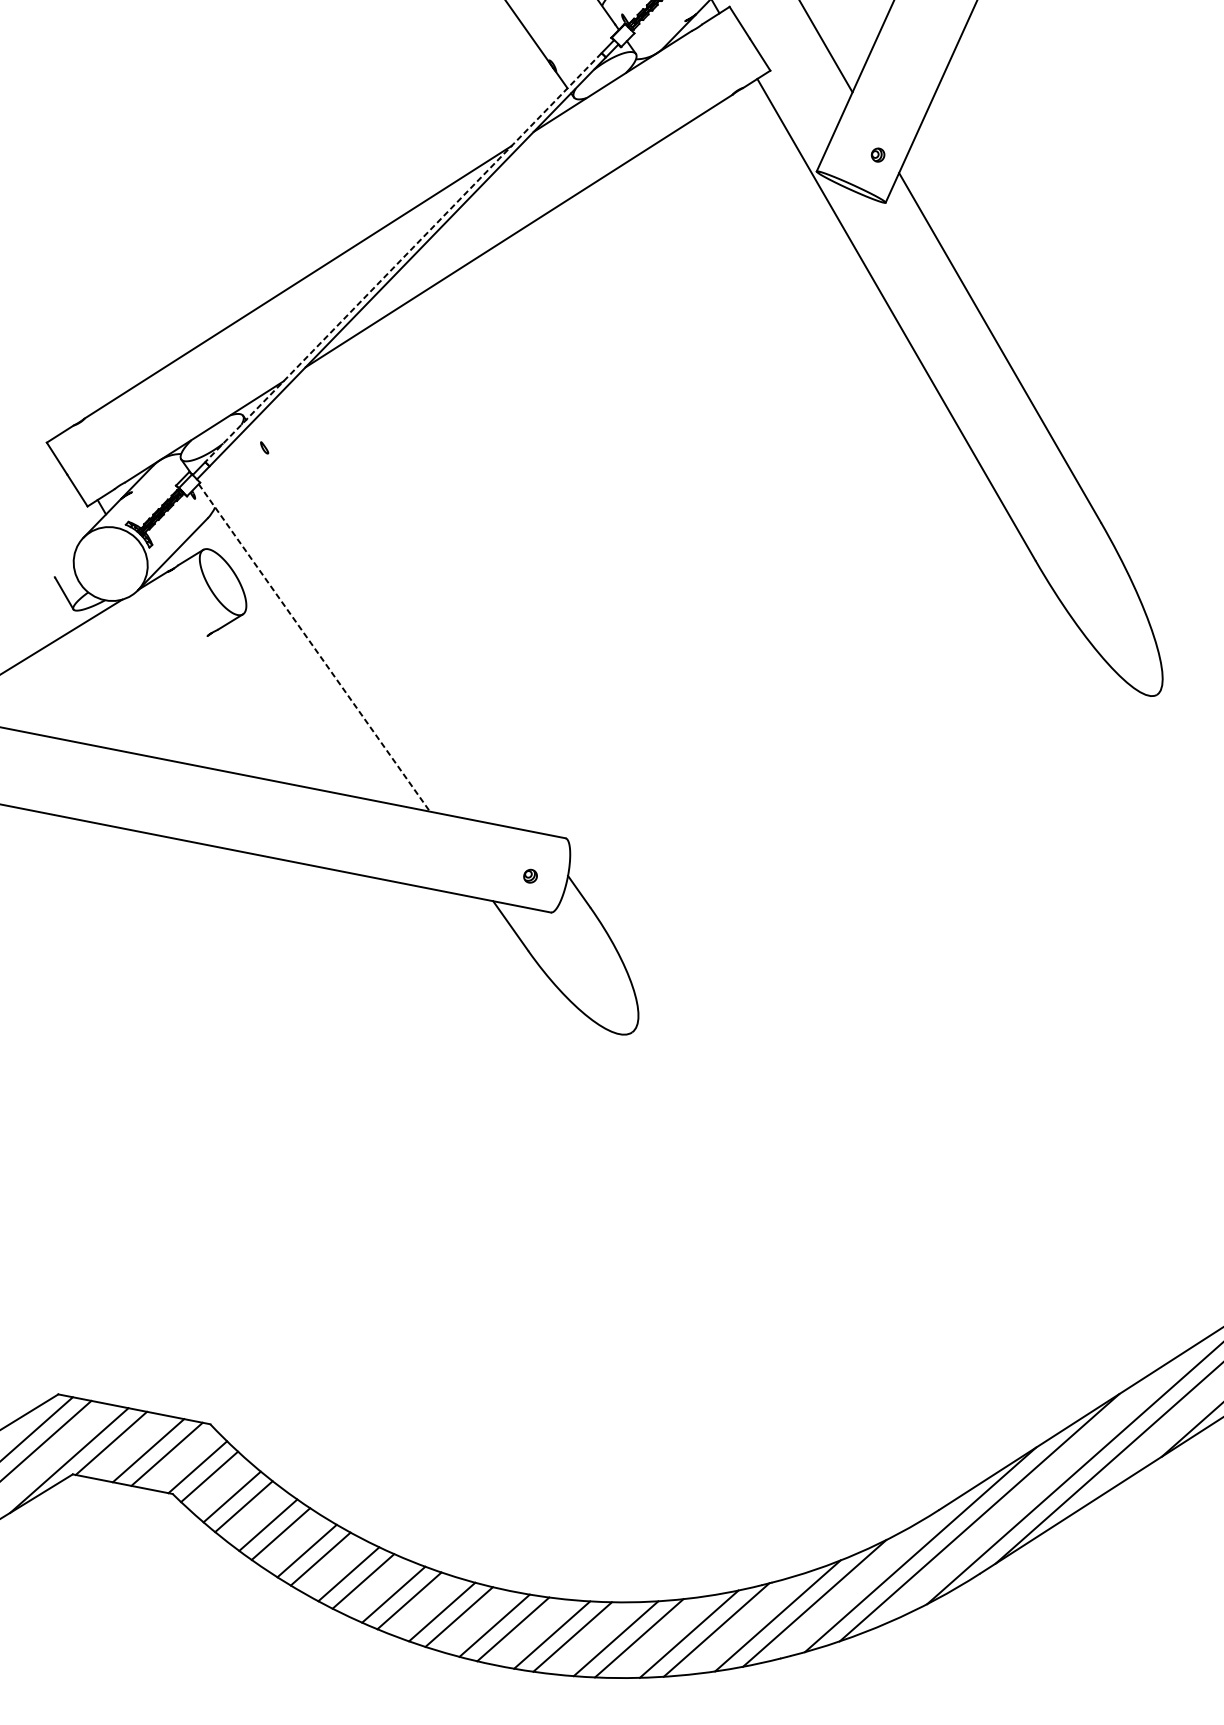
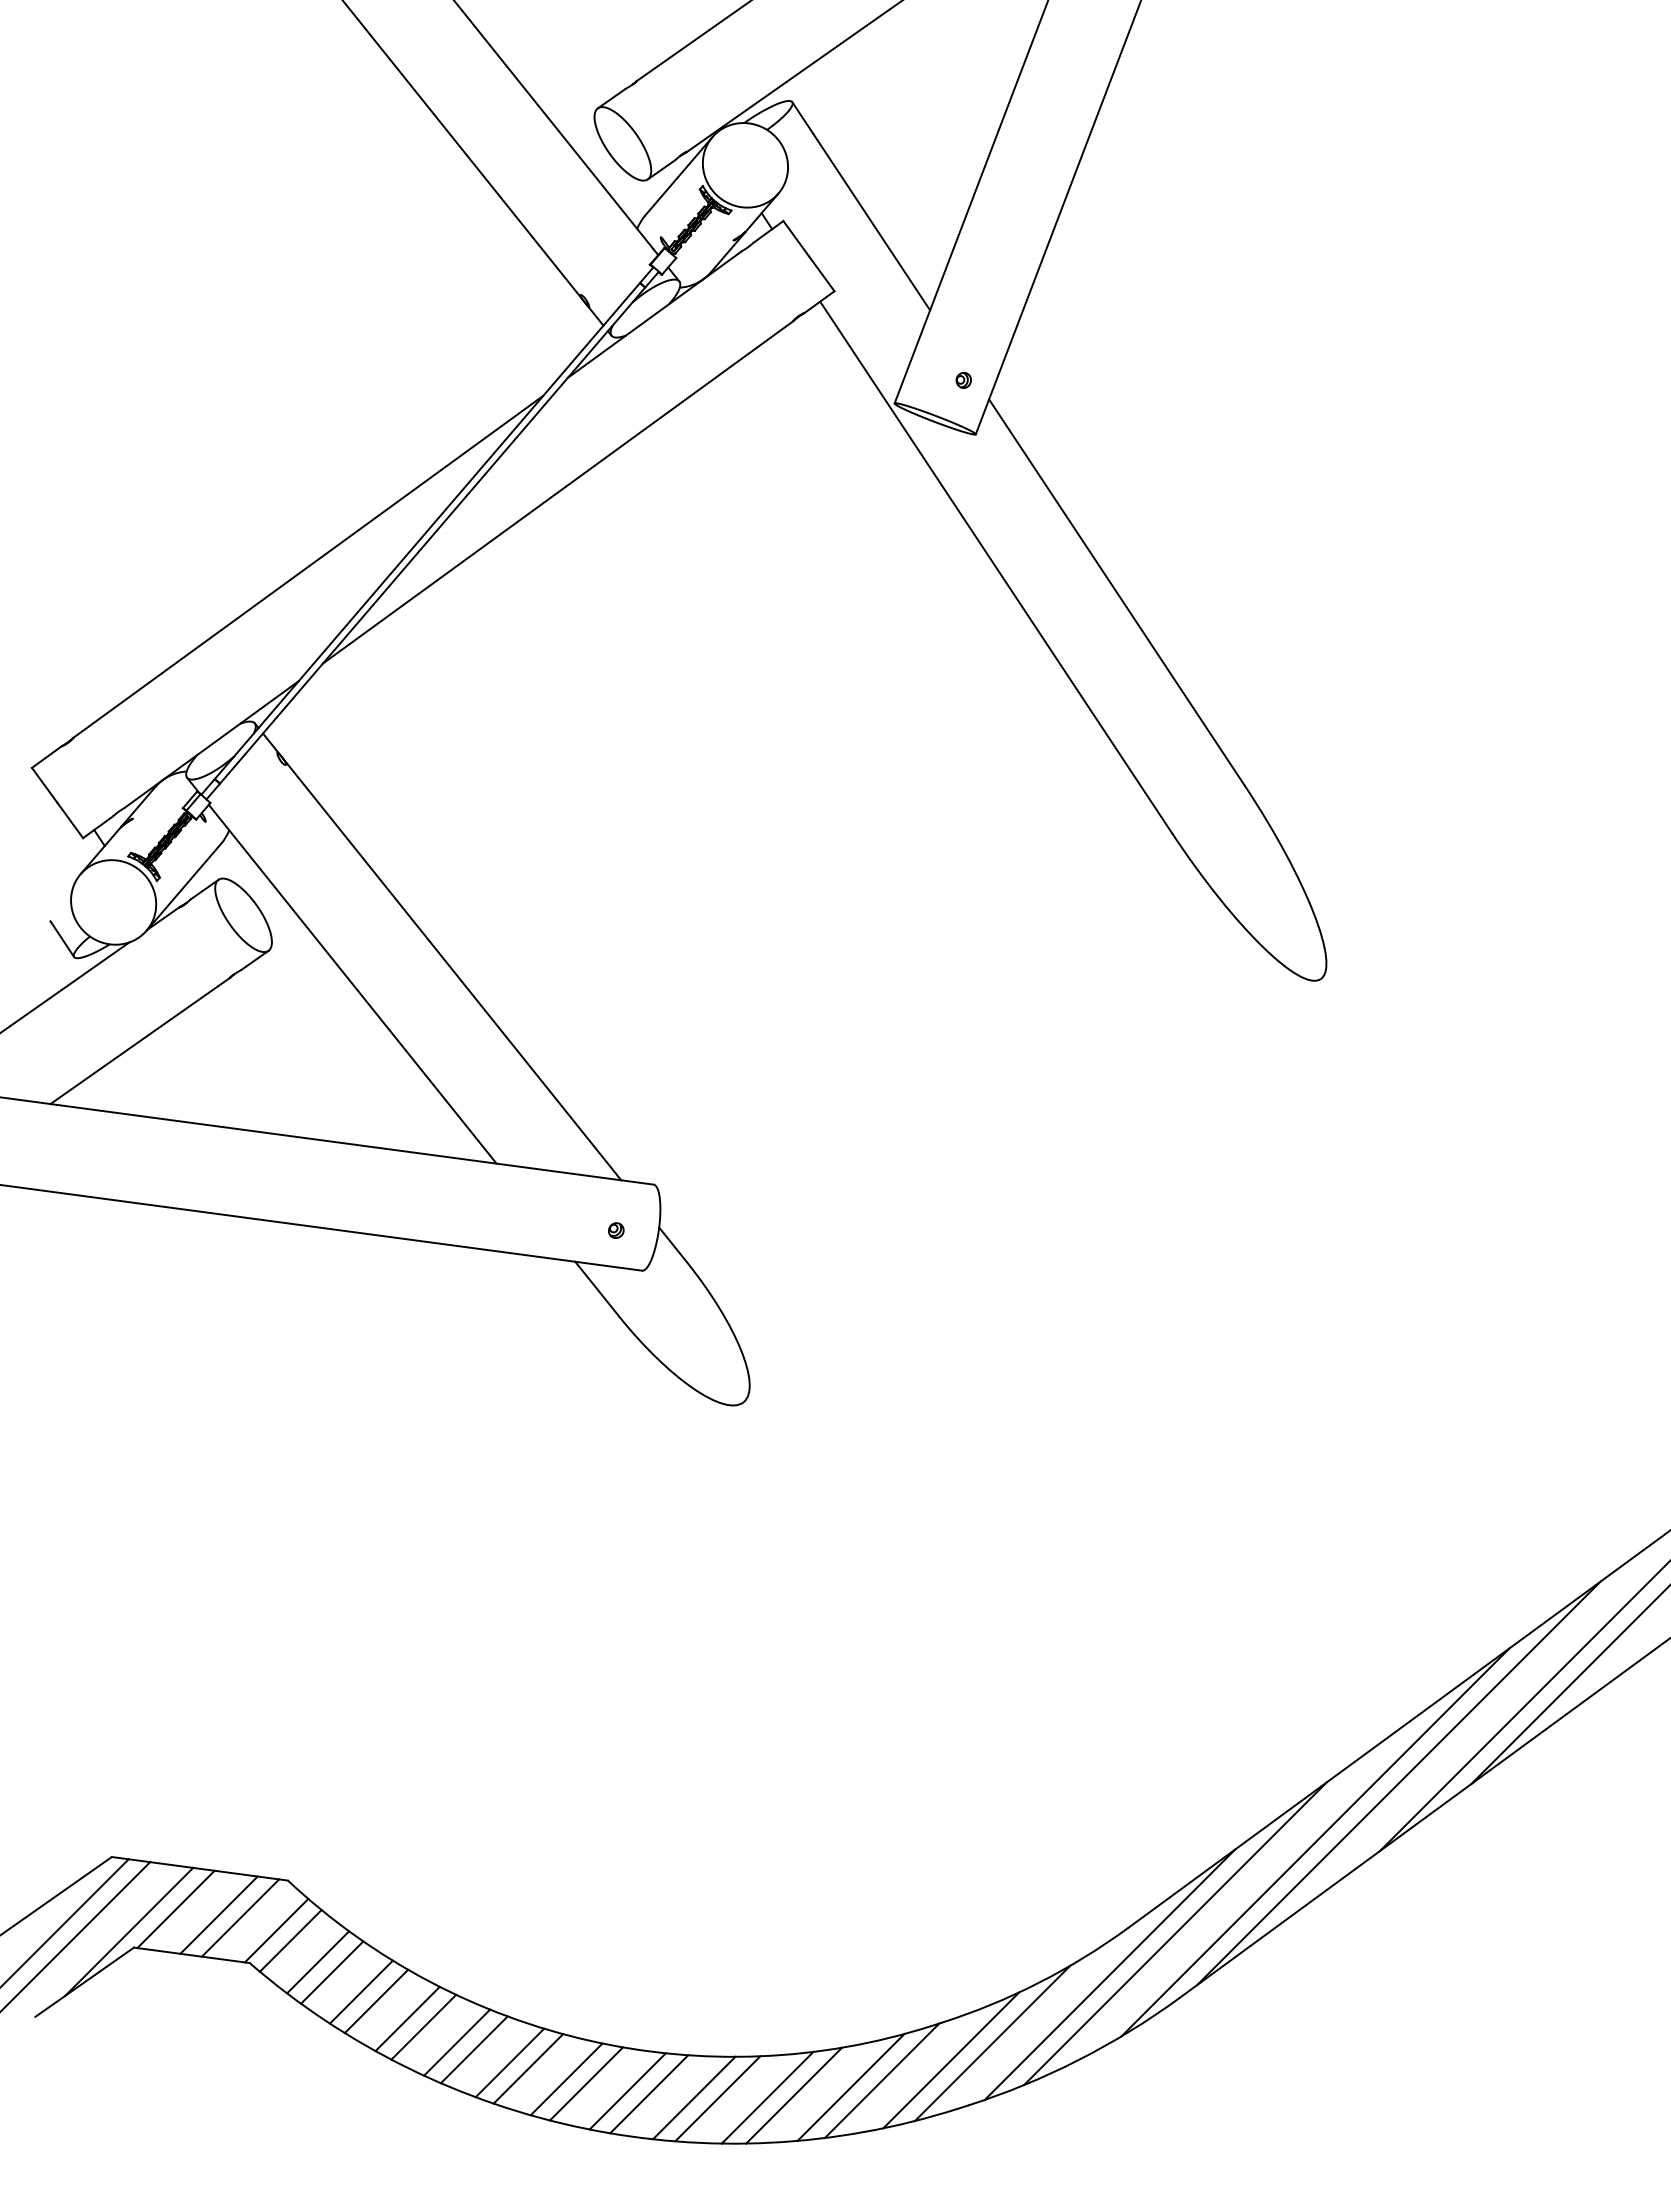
line: (403, 258) -> (427, 531), dashed -> solid
line: (393, 628) -> (442, 956), added
line: (314, 648) -> (352, 984), dashed -> solid
line: (125, 685) -> (139, 1040), added

